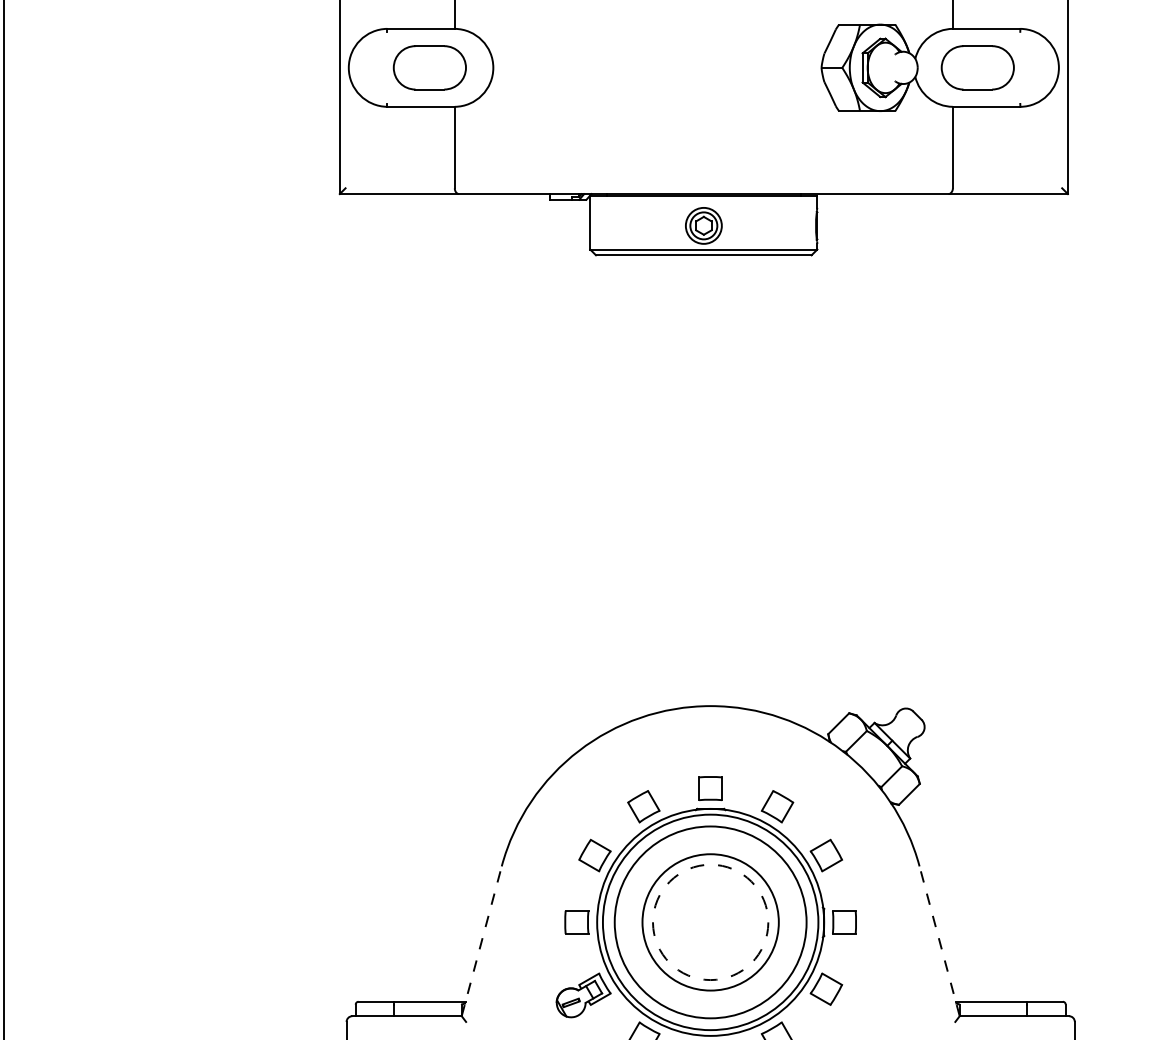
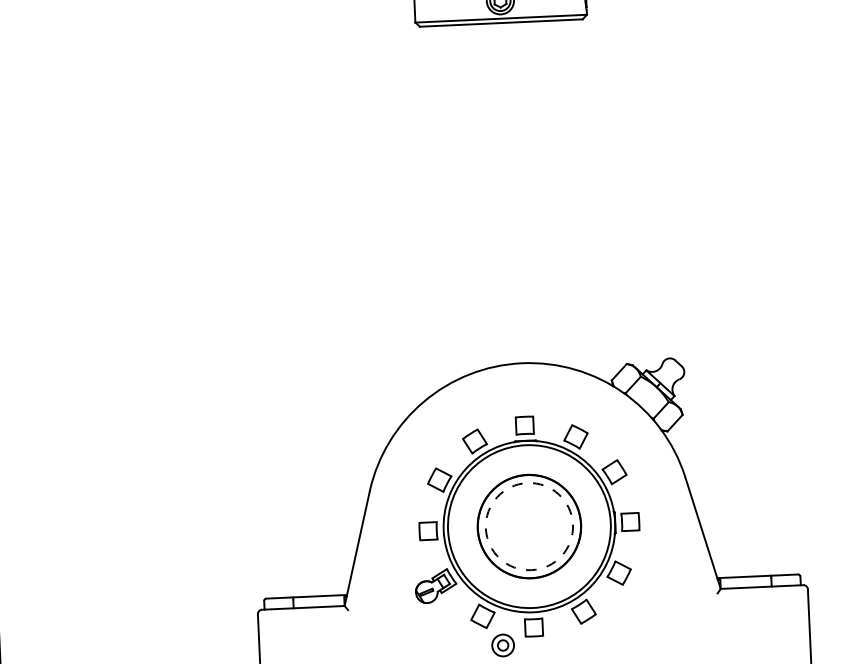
circle: (710, 921) -> (529, 525), size x0.71
line: (481, 940) -> (356, 548), dashed -> solid
line: (939, 941) -> (702, 533), dashed -> solid

